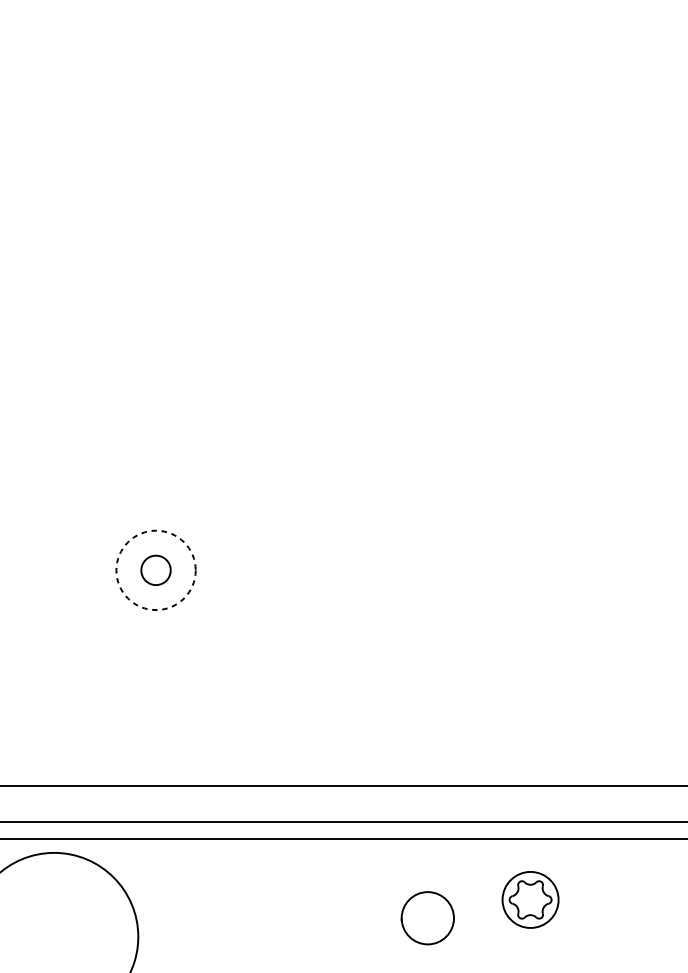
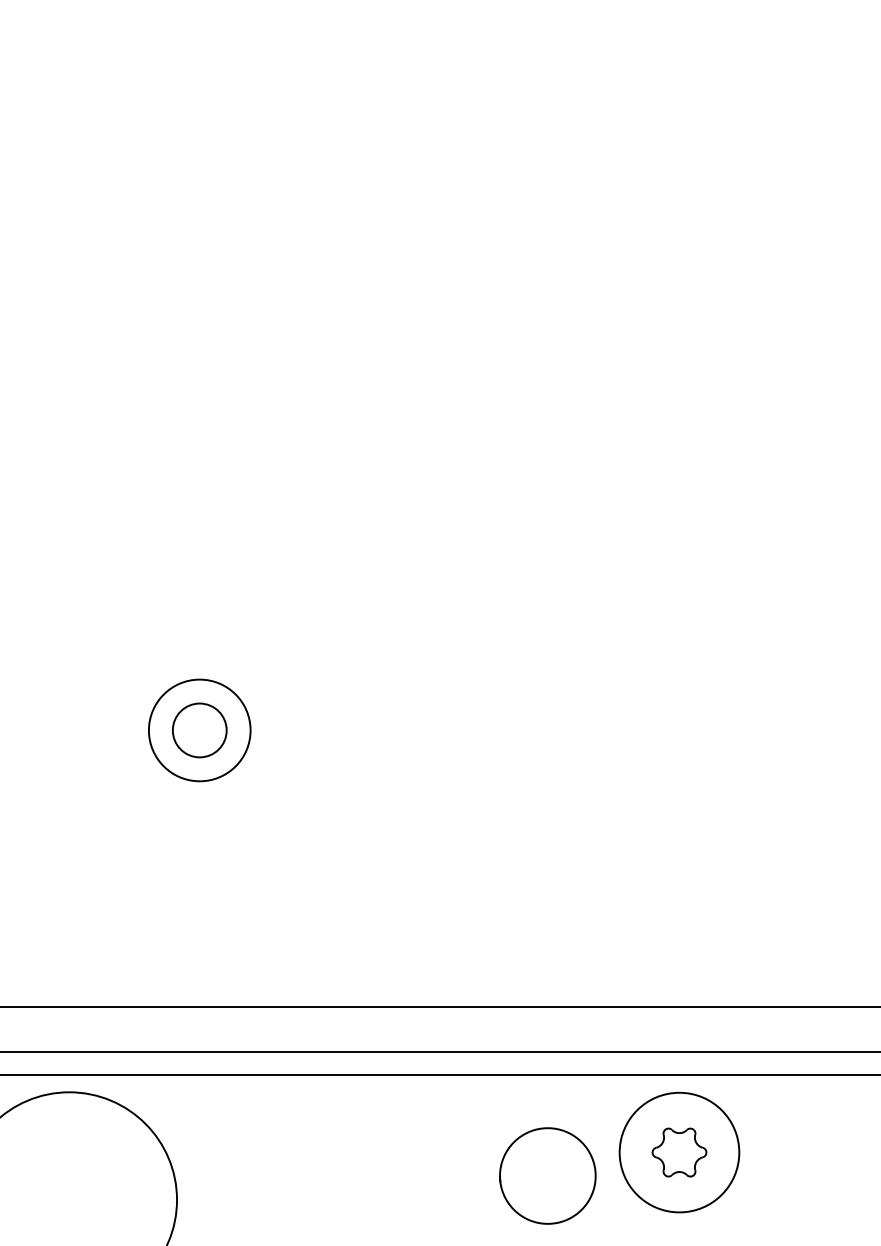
circle: (155, 570) -> (199, 730), dashed -> solid
circle: (155, 570) -> (199, 730), size x1.43
circle: (530, 899) -> (679, 1152), size x1.67
circle: (427, 917) -> (547, 1175), size x1.43

